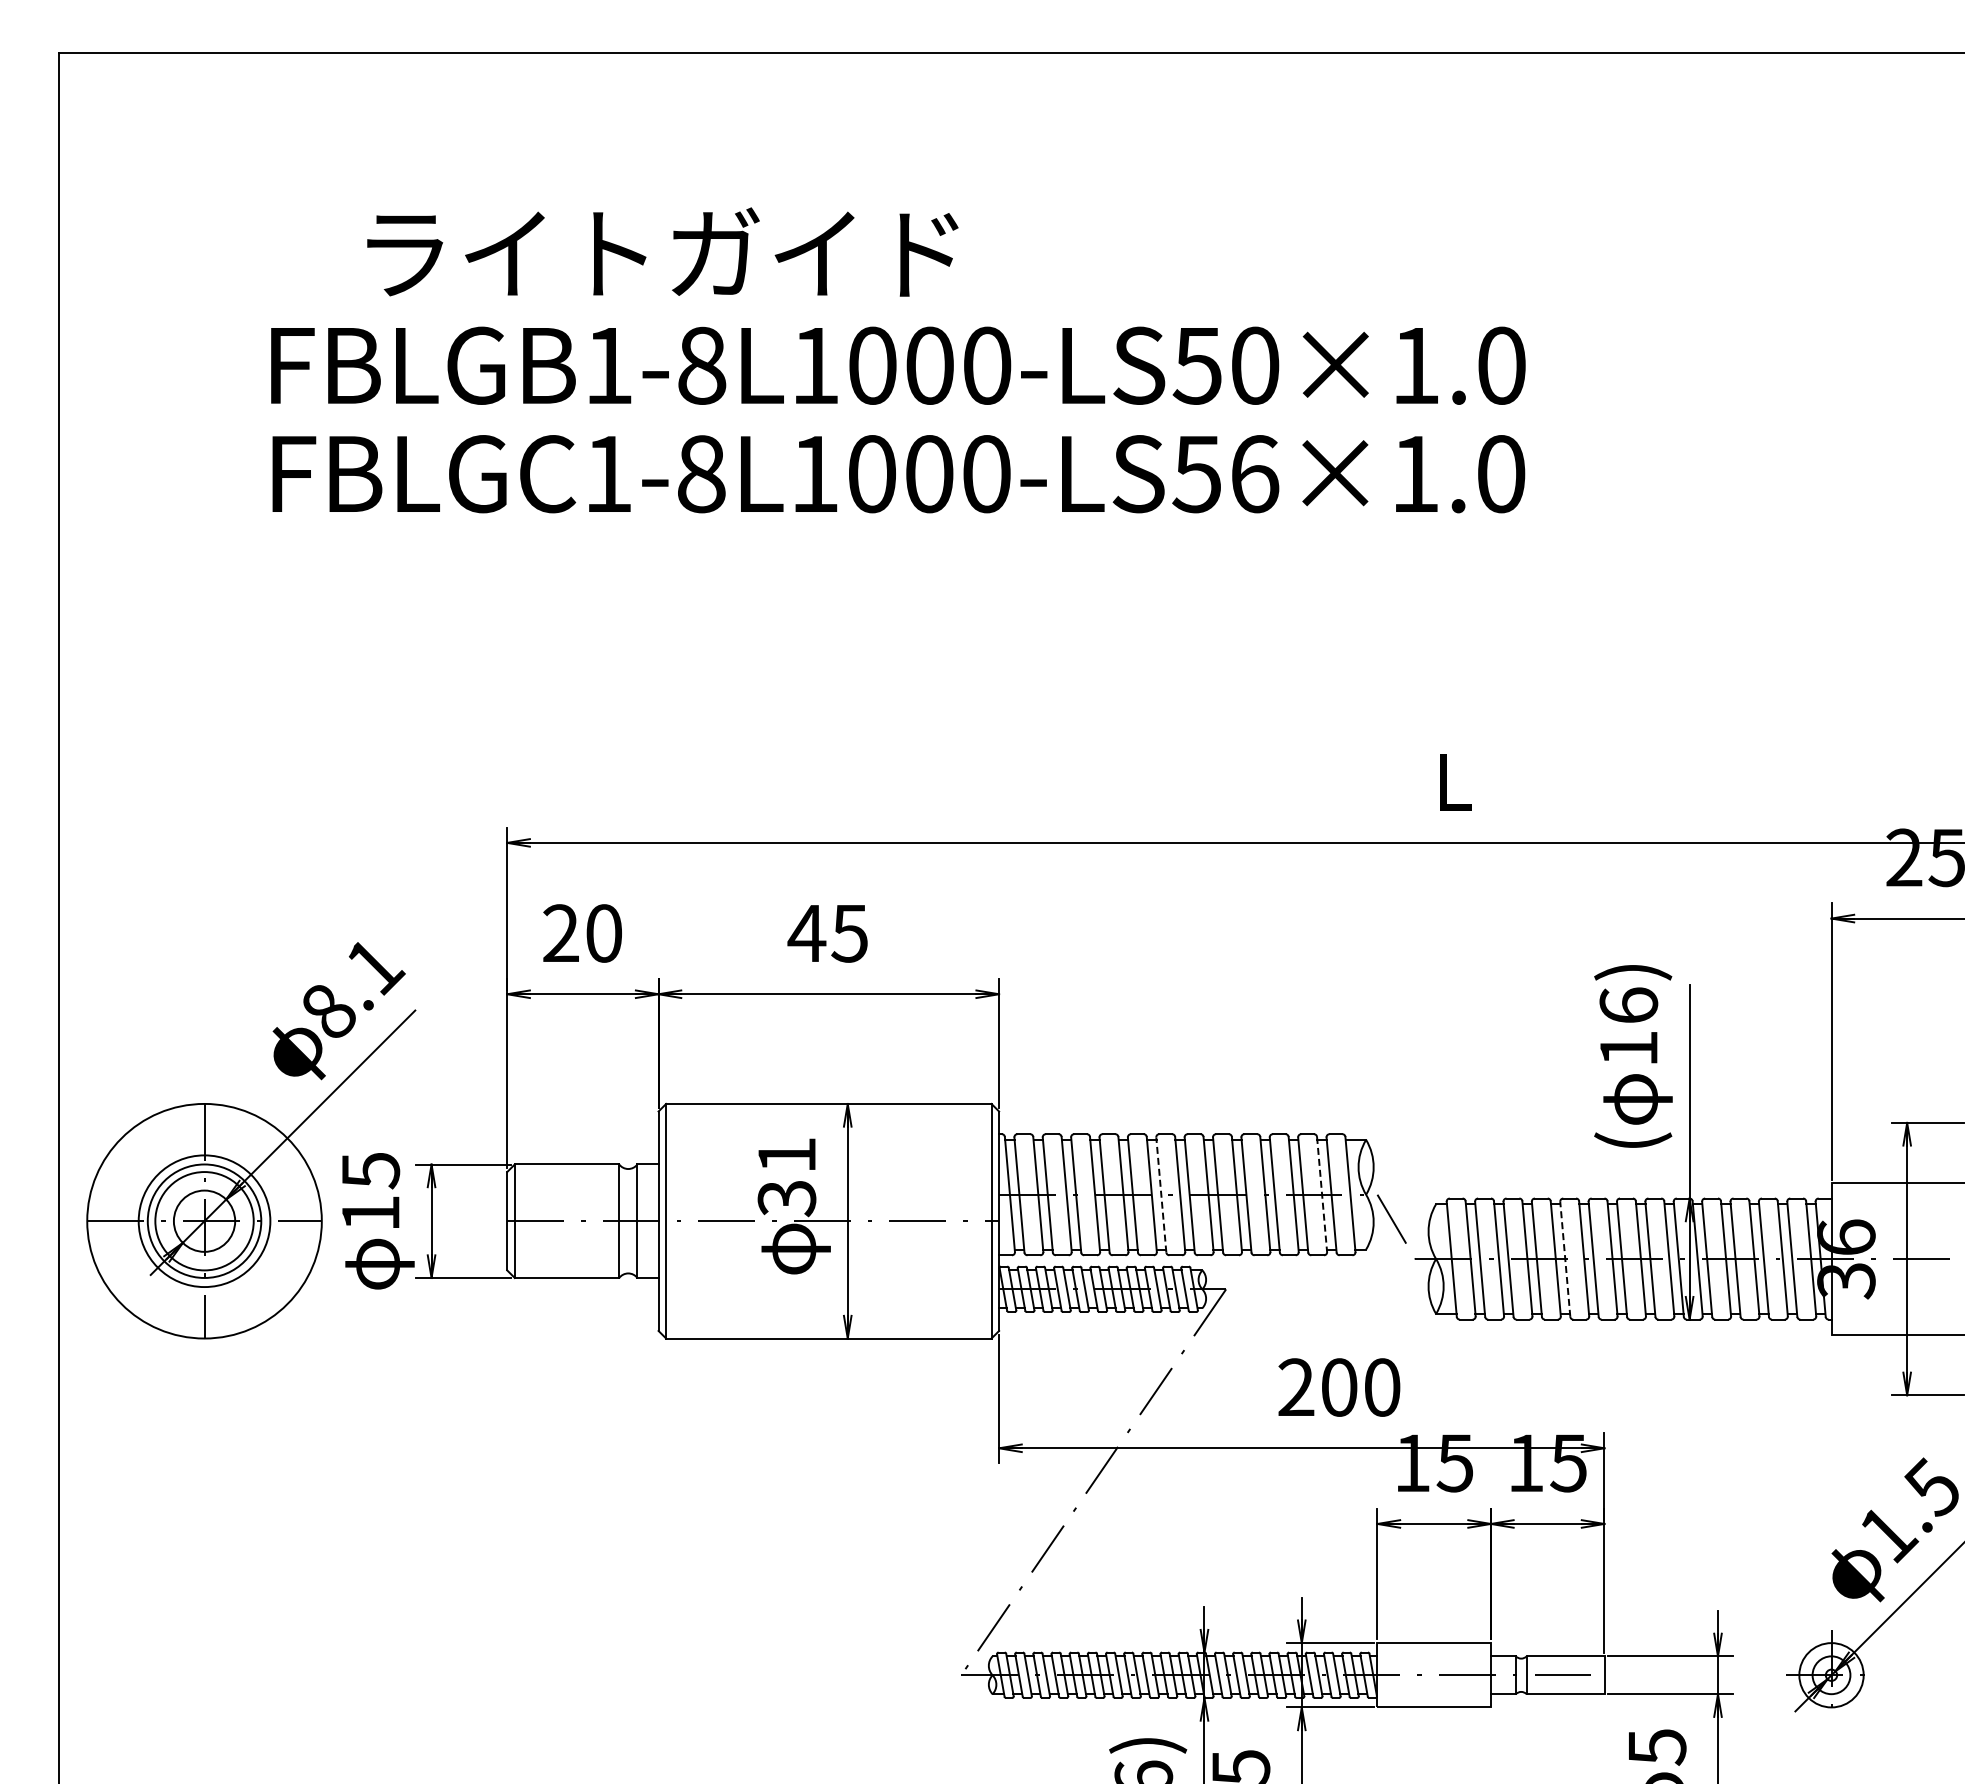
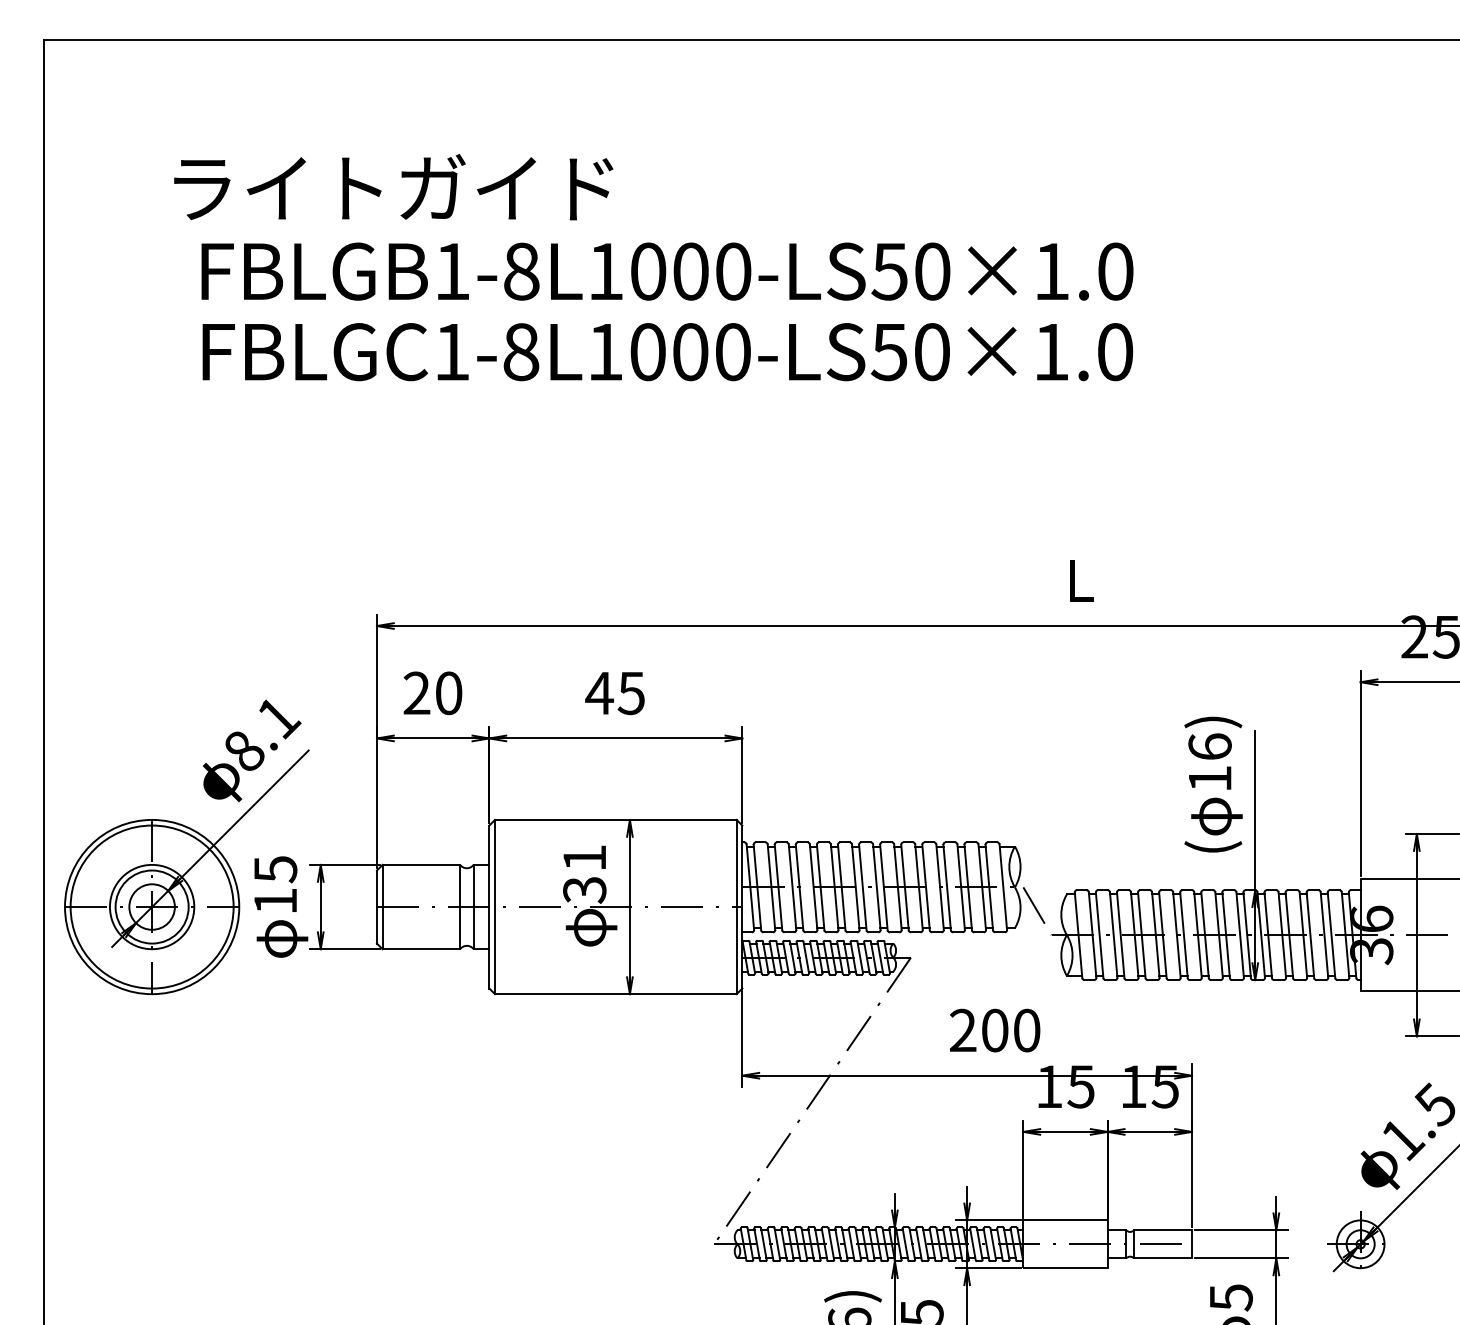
text: (662, 251) -> (393, 186), moved
text: (1255, 474) -> (932, 352), FBLGC1-8L1000-LS56×1.0 -> FBLGC1-8L1000-LS50×1.0
line: (1322, 1194) -> (982, 887), dashed -> solid
line: (1161, 1195) -> (862, 887), dashed -> solid
circle: (204, 1220) -> (152, 906), size x1.67
line: (1565, 1259) -> (1163, 935), dashed -> solid

